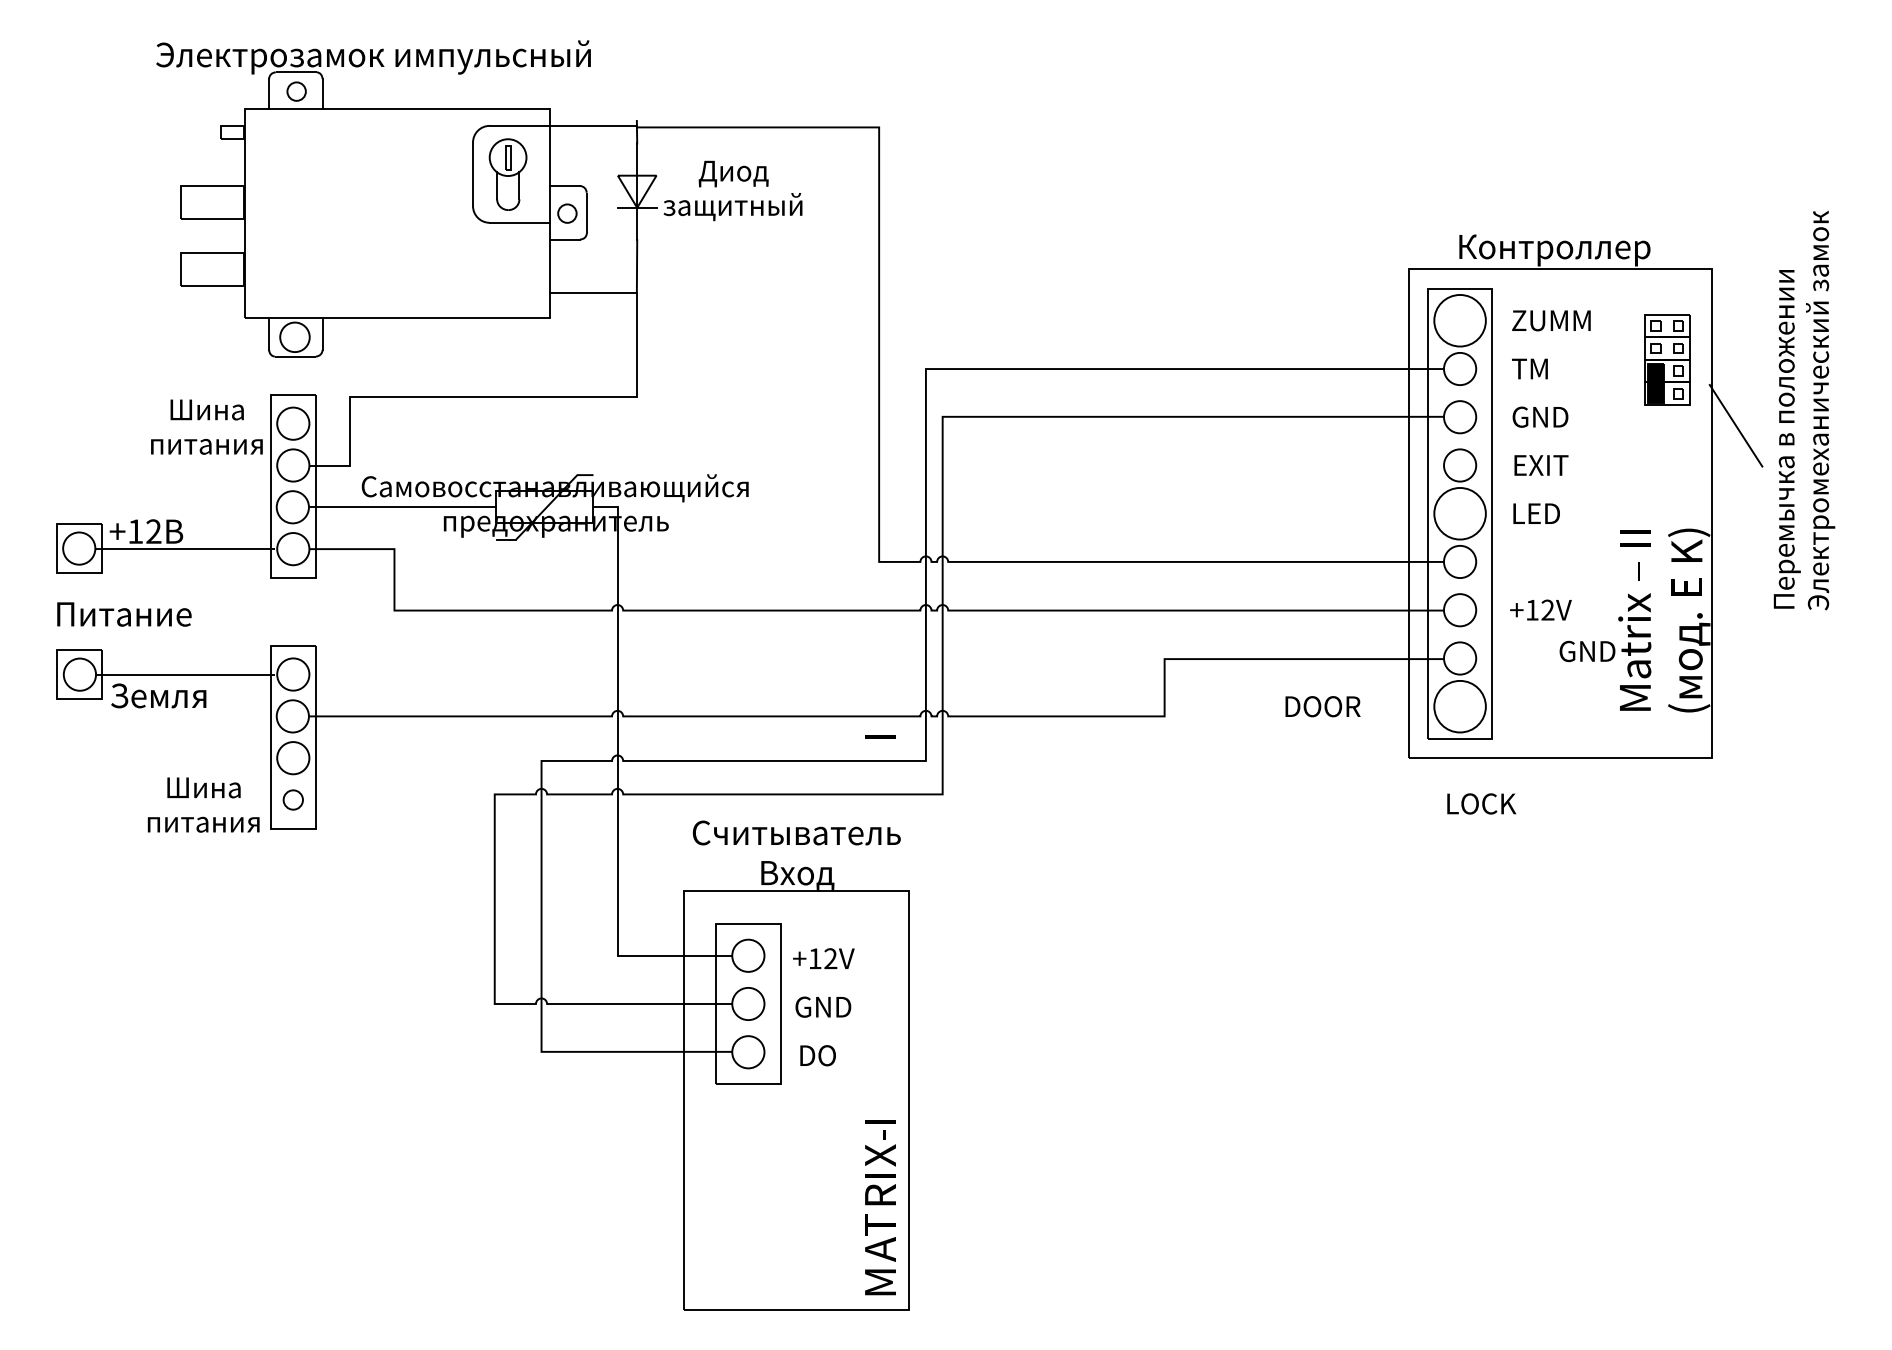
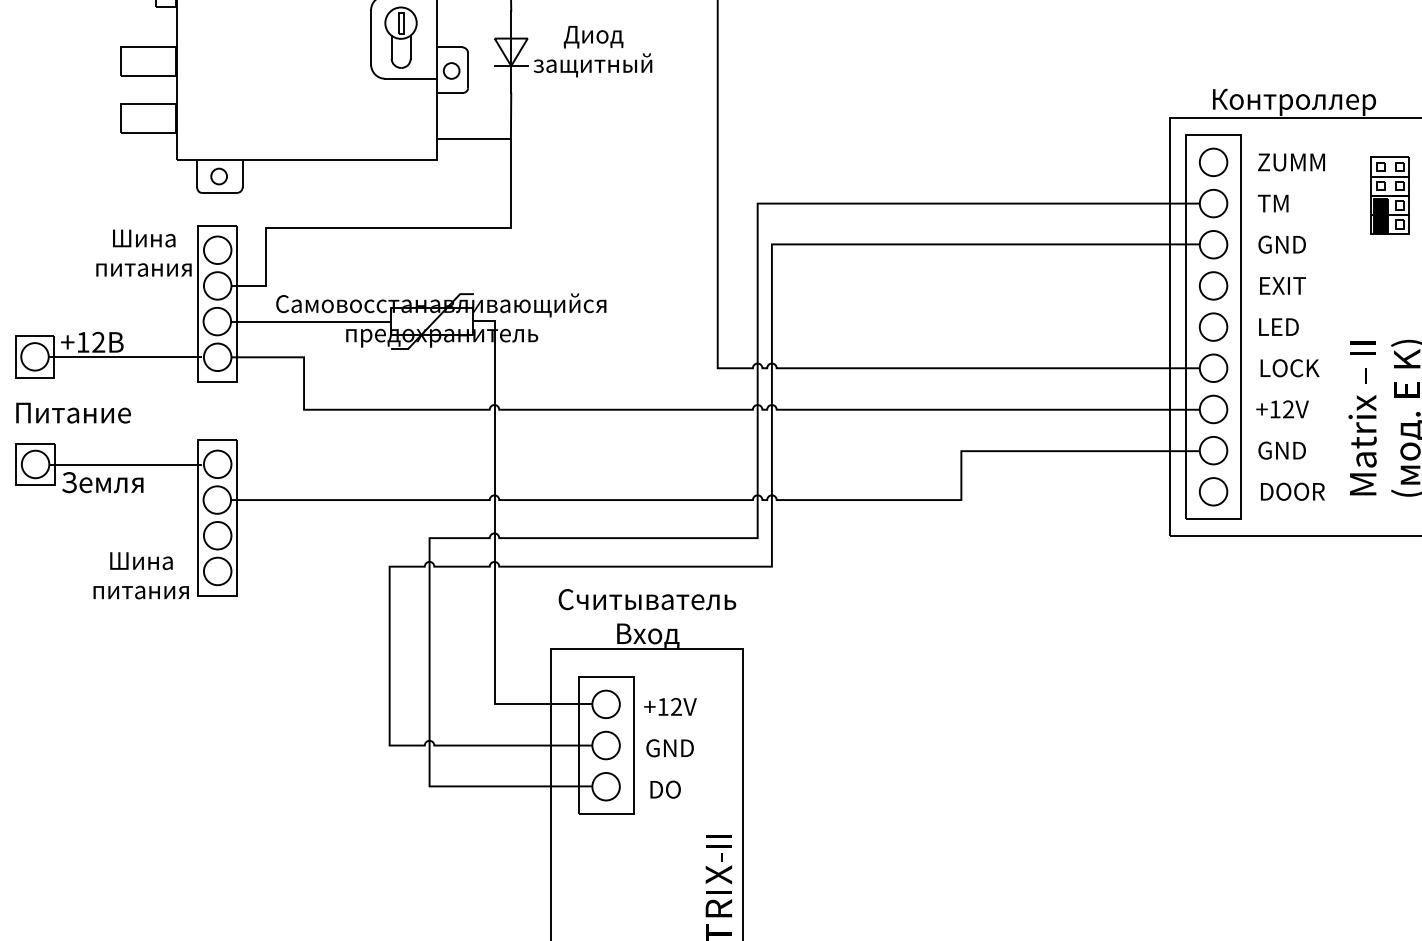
circle: (1460, 320) -> (1213, 162), size x0.62
circle: (294, 337) -> (218, 176), size x0.62
circle: (1460, 513) -> (1213, 326), size x0.62
text: (1587, 651) -> (1282, 450), moved
text: (1322, 706) -> (1292, 491), moved
circle: (1460, 706) -> (1213, 491), size x0.62
text: (880, 736) -> (718, 836), moved
circle: (293, 799) -> (217, 571), size x1.67
text: (1481, 803) -> (1289, 367), moved

